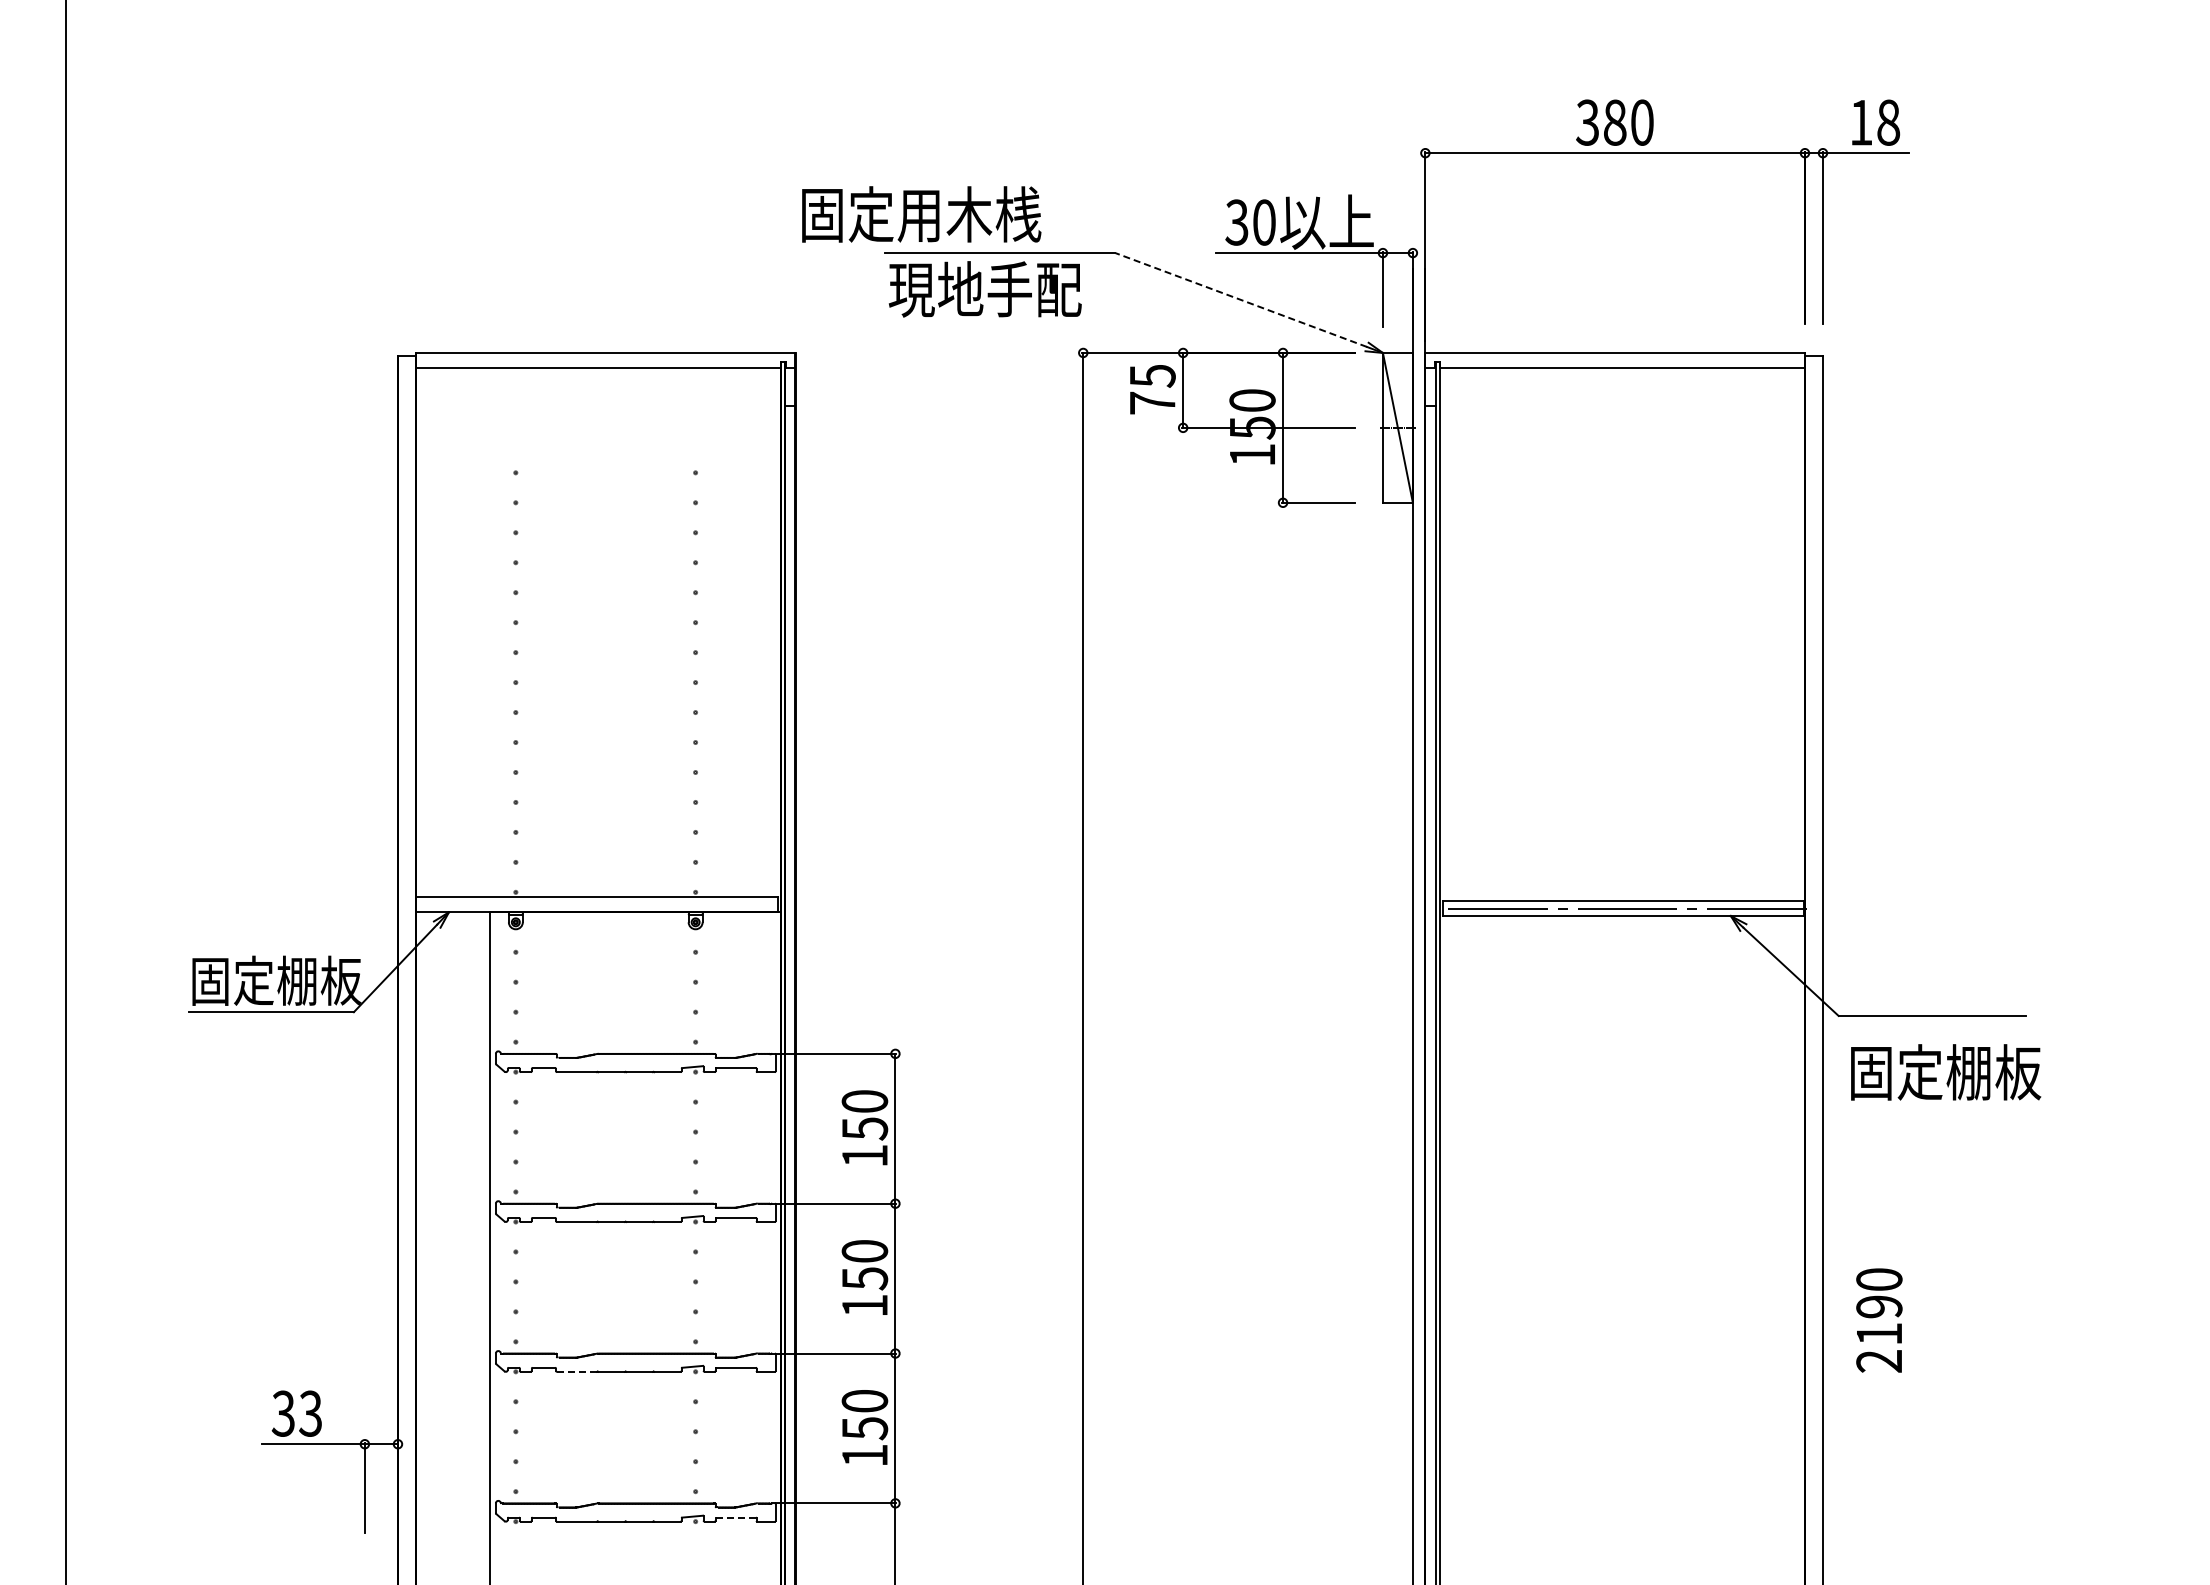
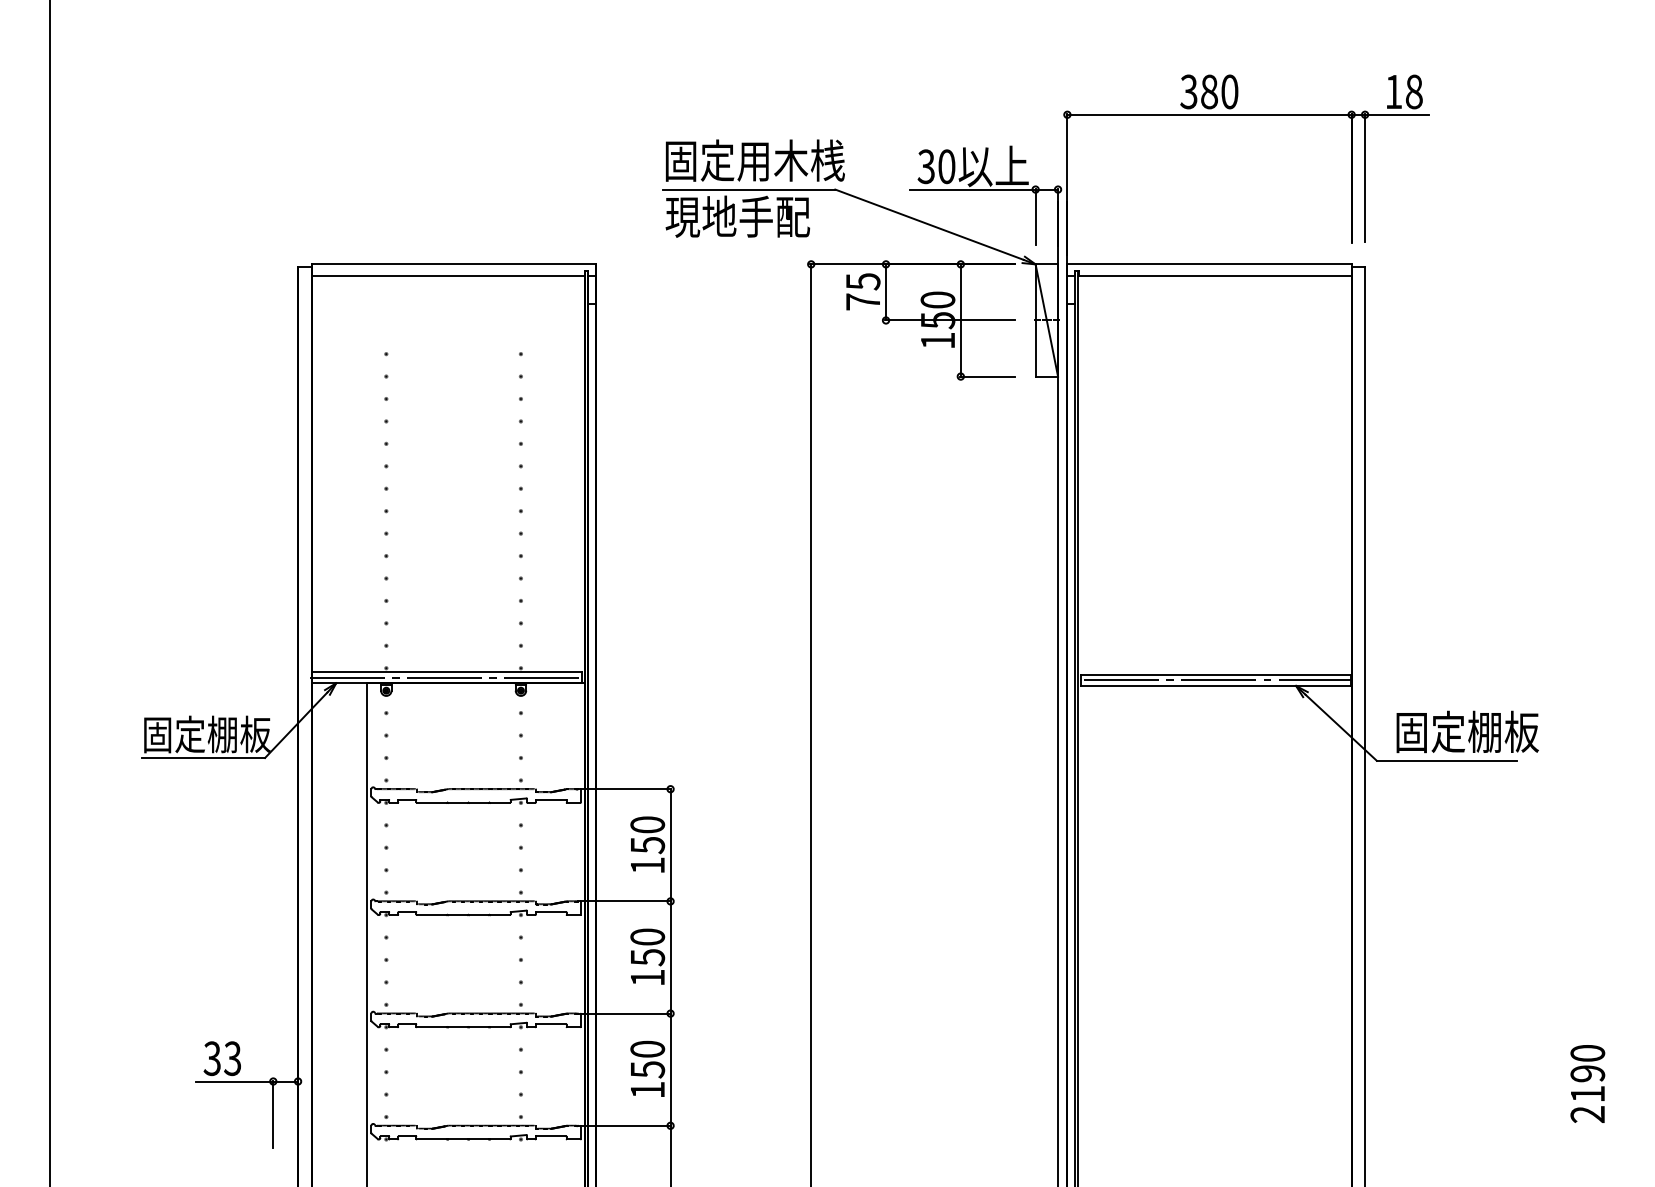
text: (921, 214) -> (755, 160), moved
line: (1240, 299) -> (928, 224), dashed -> solid
line: (596, 904) -> (446, 677), added
text: (1946, 1072) -> (1468, 732), moved
text: (1879, 1320) -> (1587, 1083), moved
line: (576, 1371) -> (431, 1027), dashed -> solid
line: (735, 1517) -> (550, 1136), dashed -> solid

